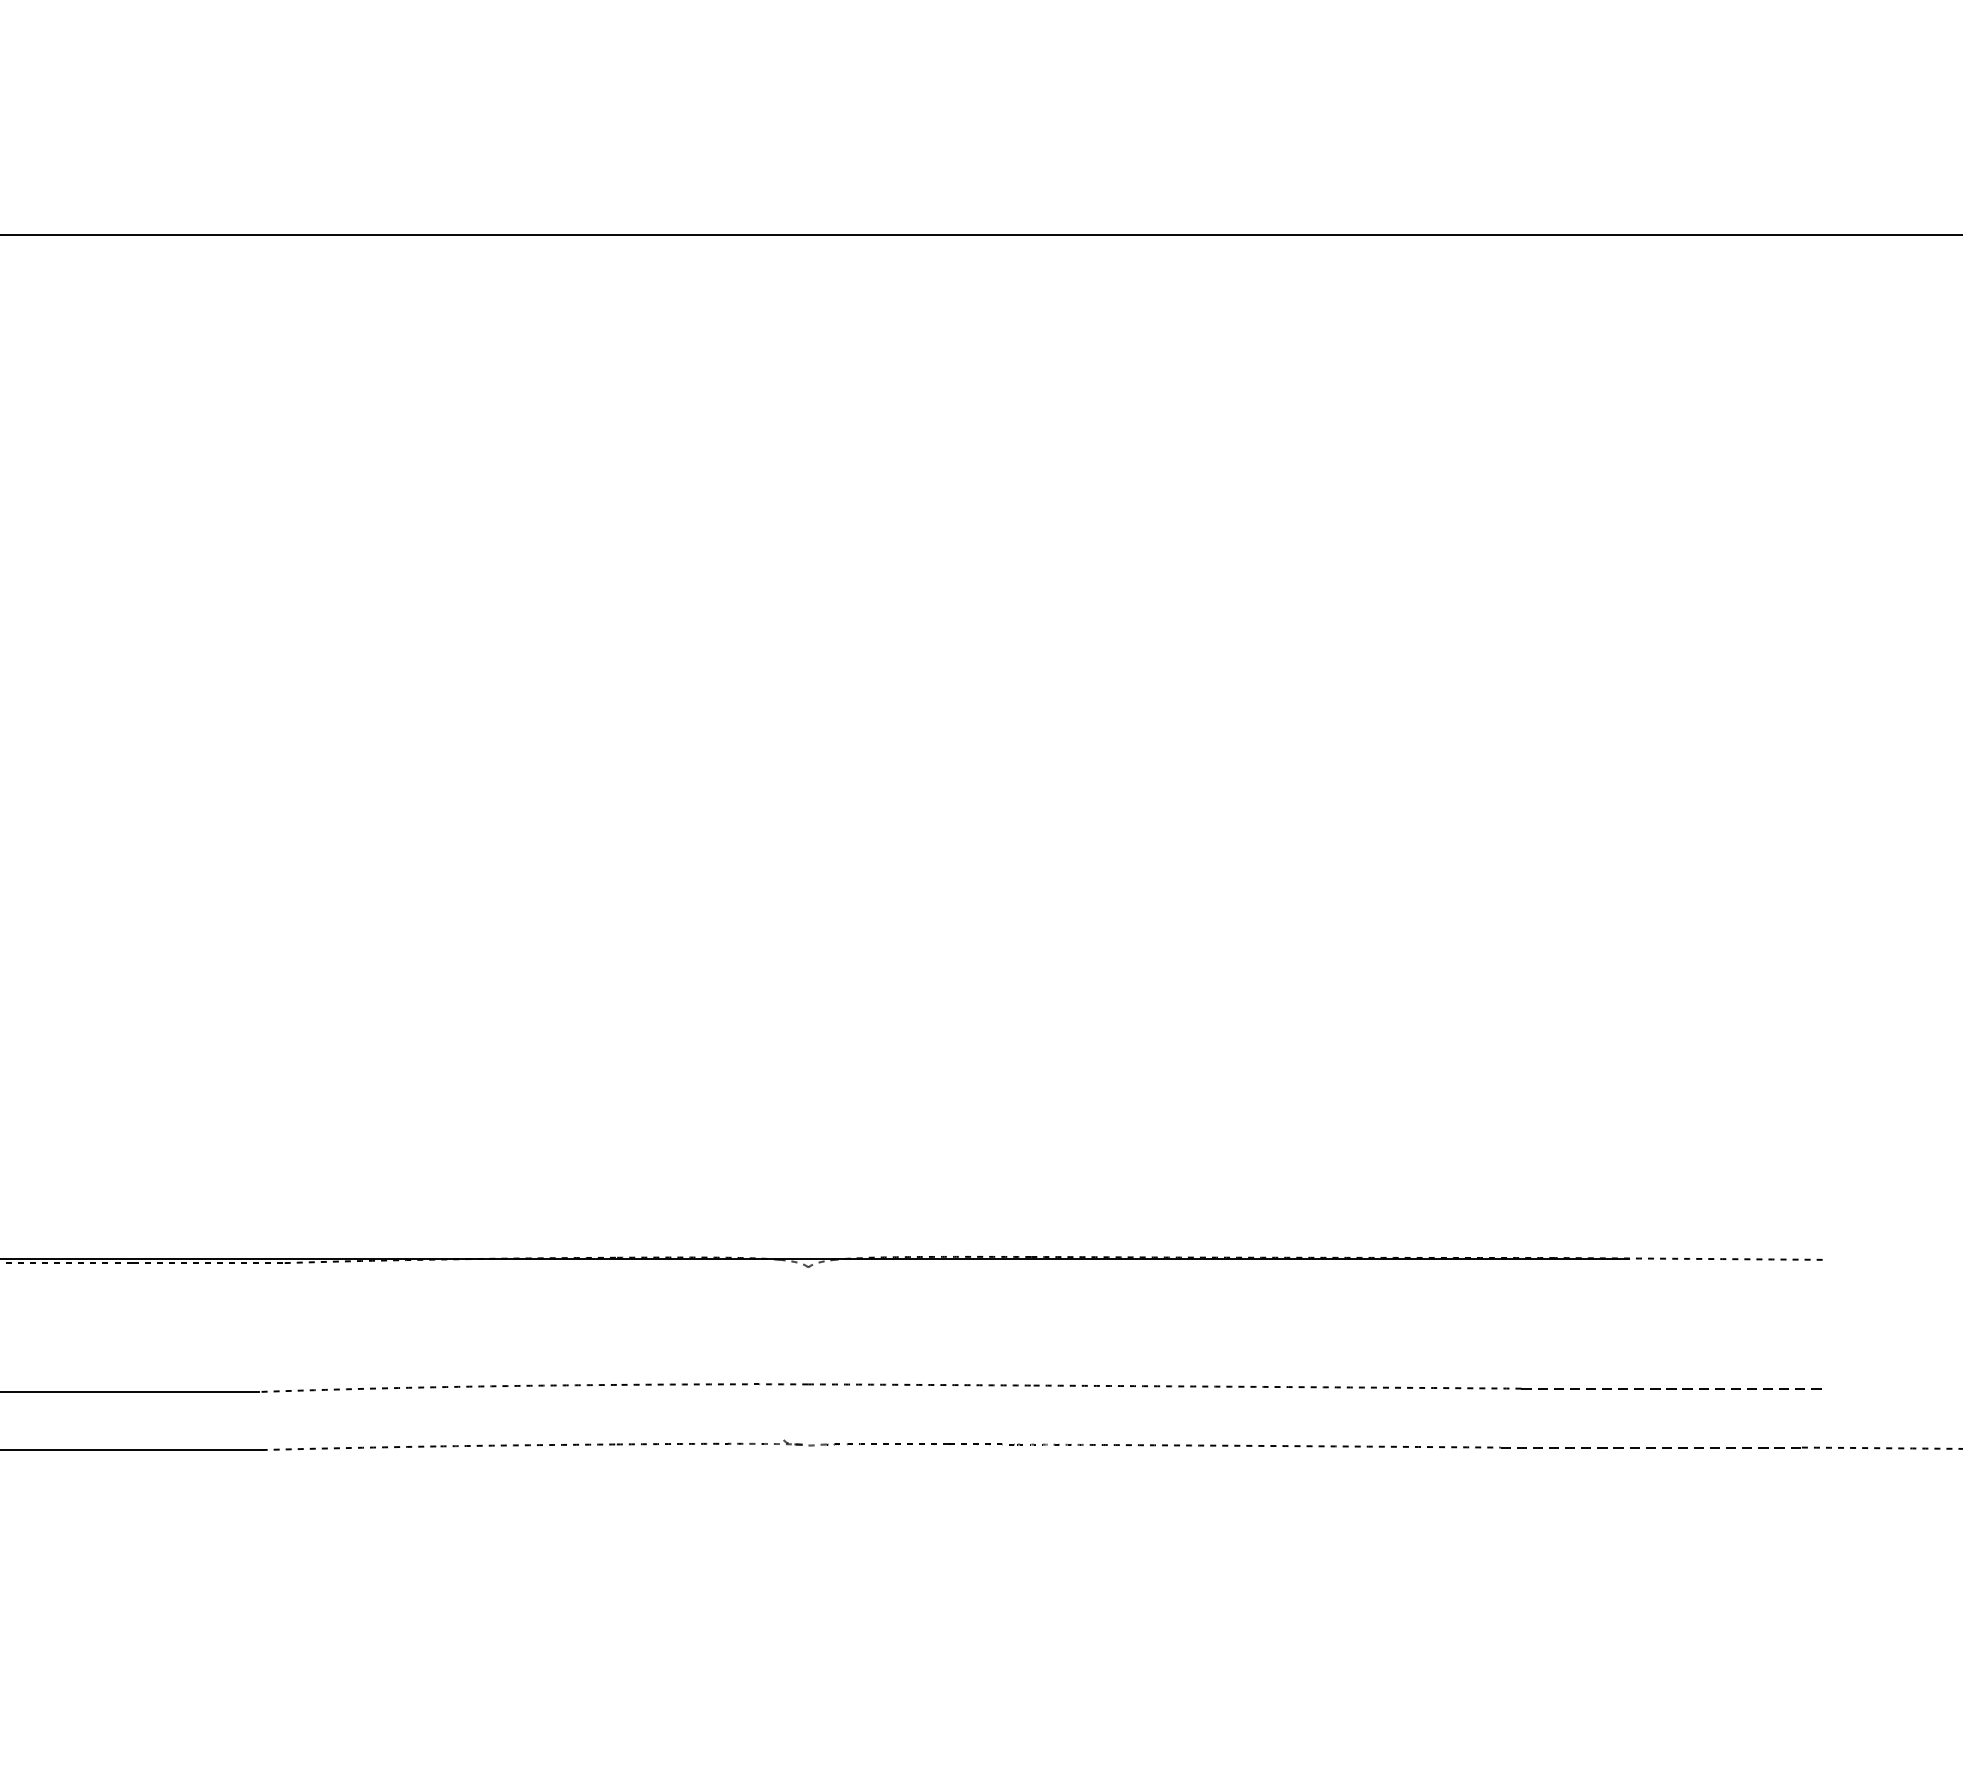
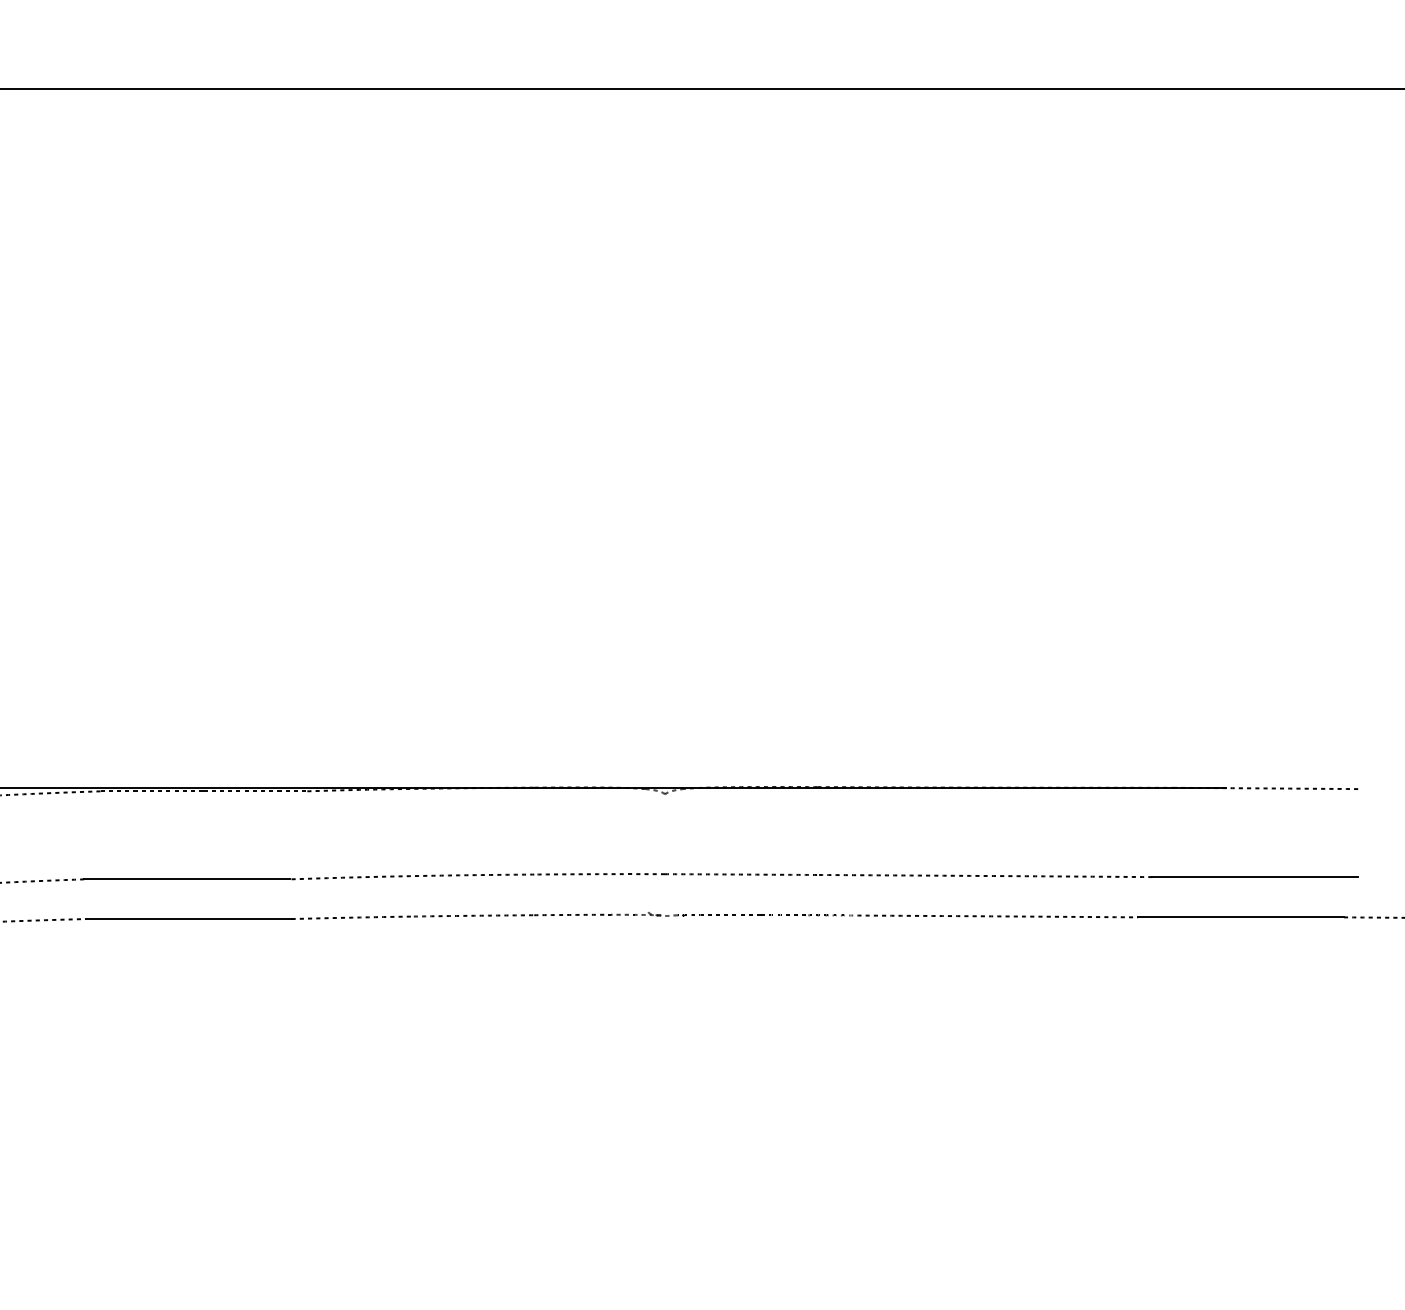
line: (1672, 1389) -> (1255, 877), dashed -> solid
line: (1651, 1447) -> (1241, 917), dashed -> solid

